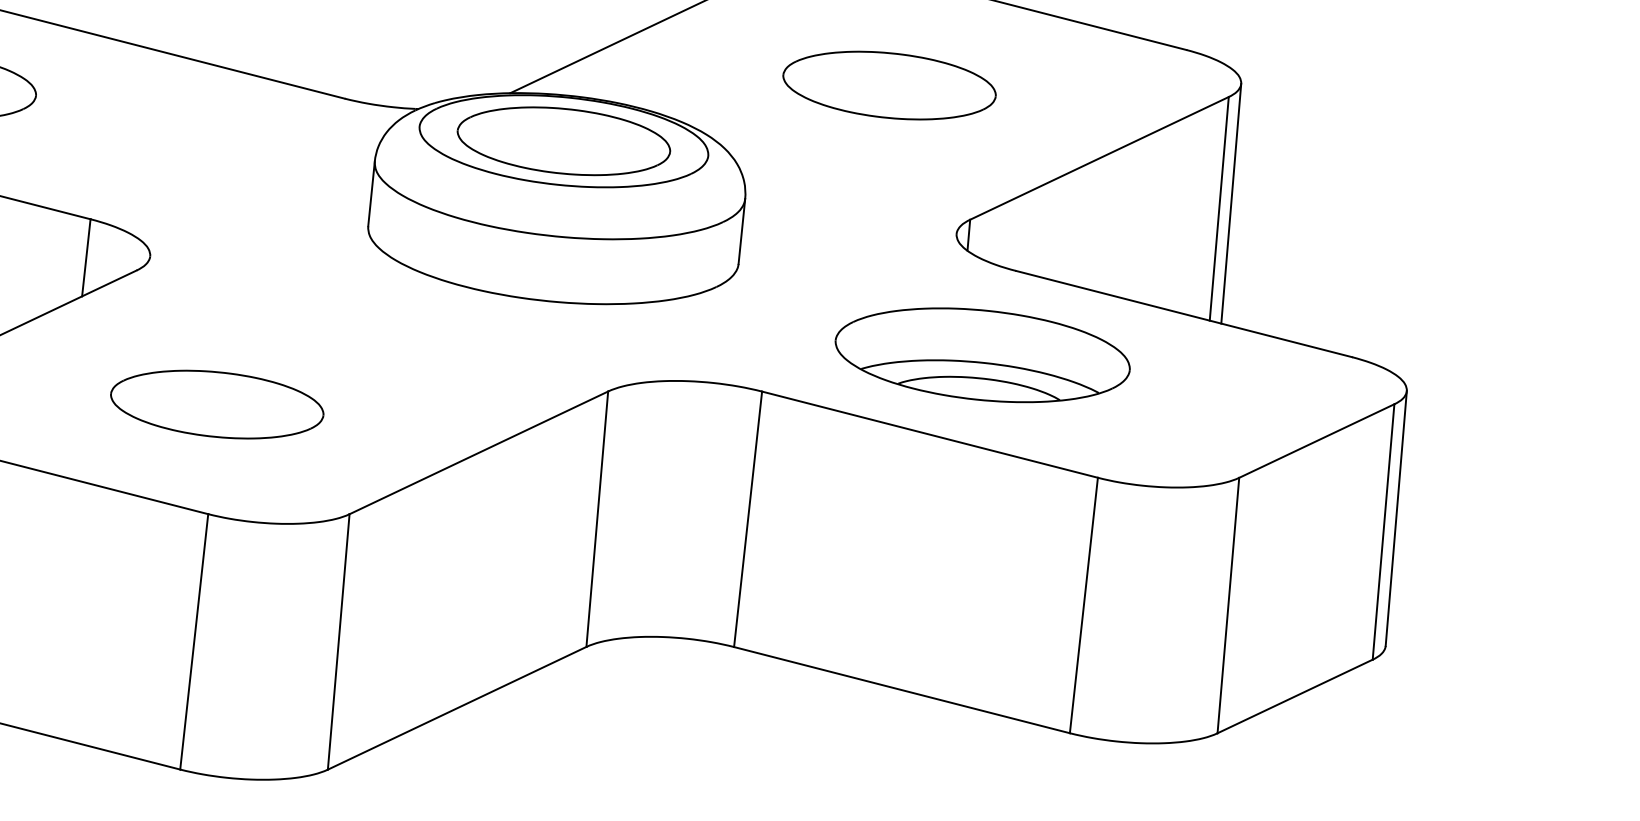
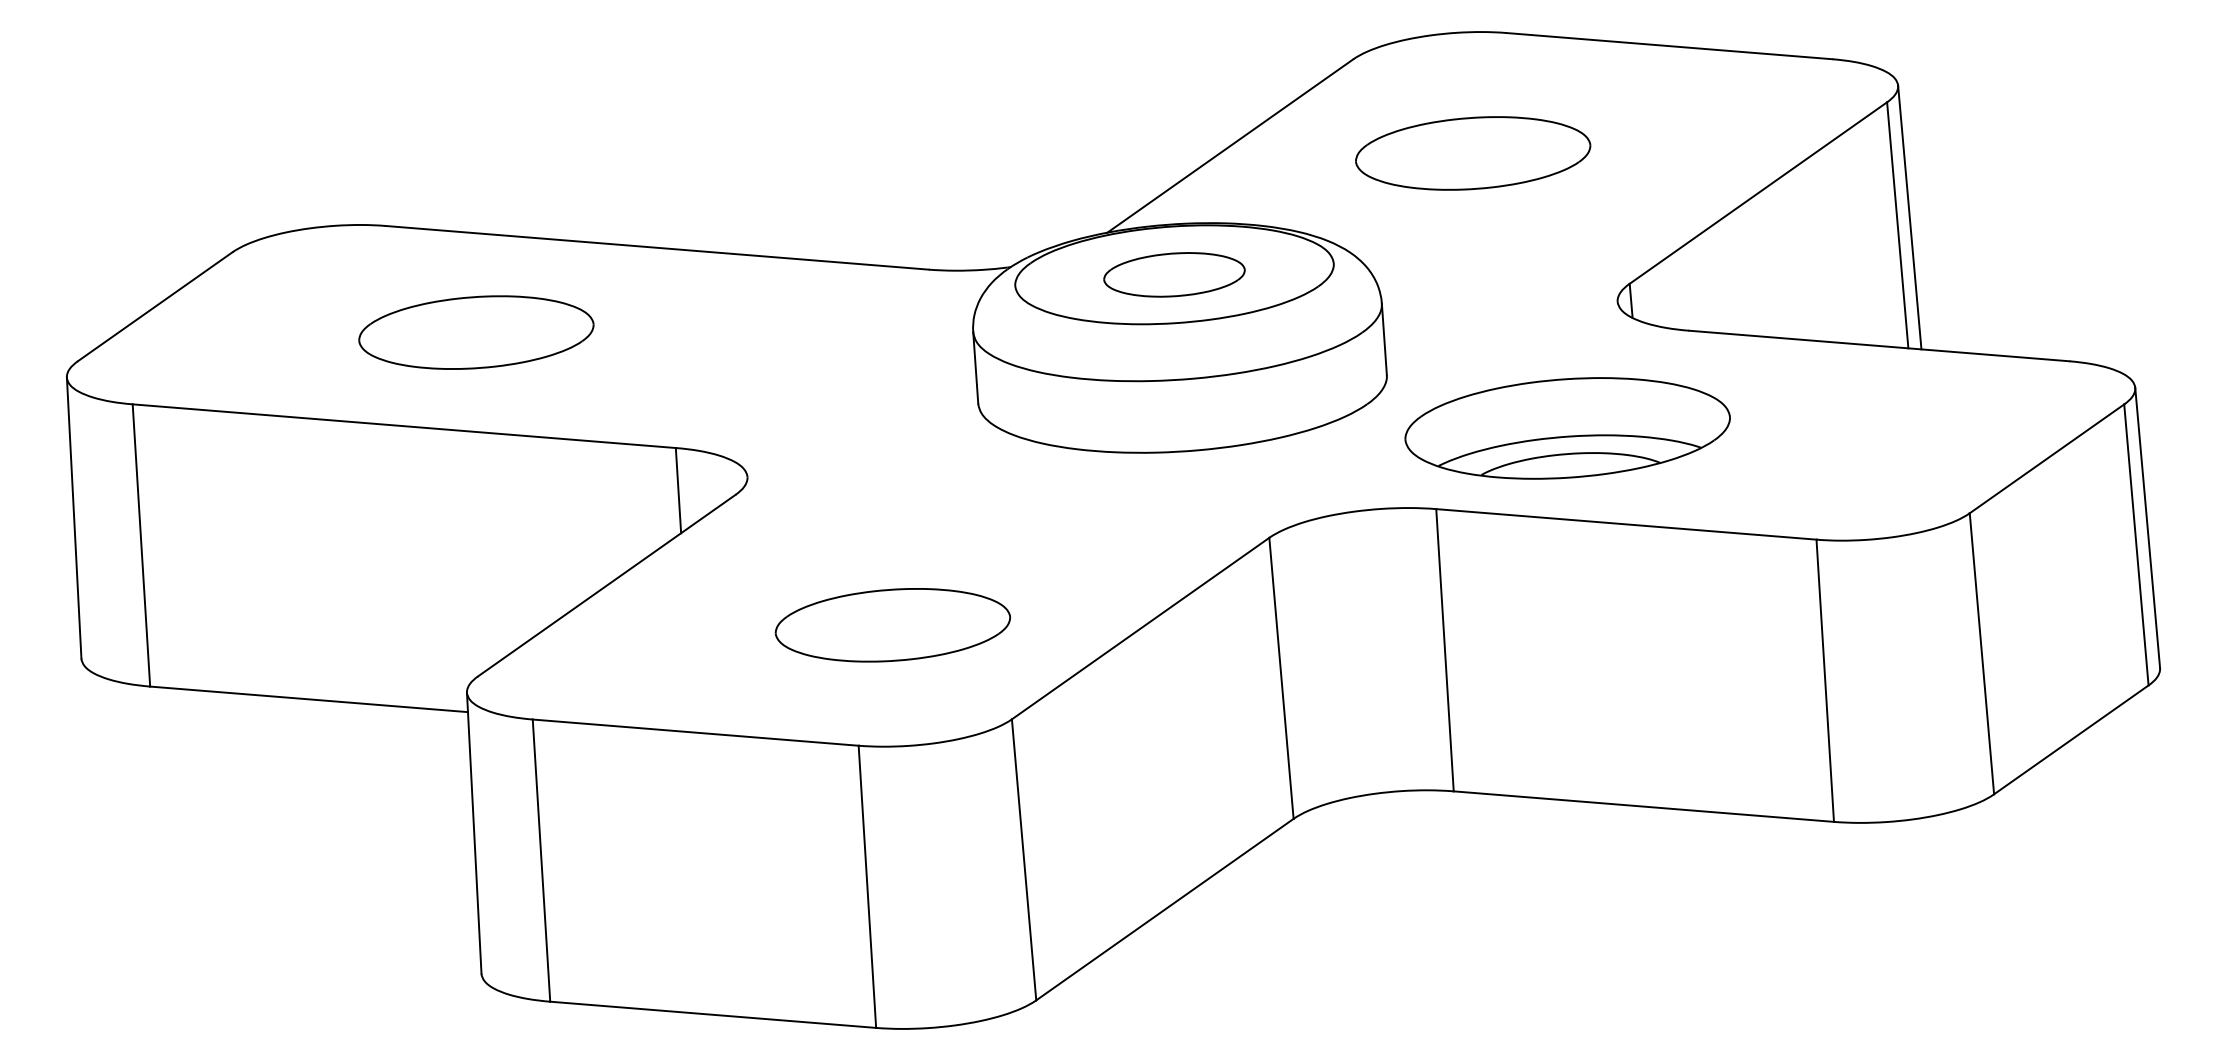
part: (889, 85) -> (1473, 153), moved
part: (563, 140) -> (1174, 274), size x0.6
part: (982, 355) -> (1567, 428), moved
part: (216, 404) -> (892, 625), moved

